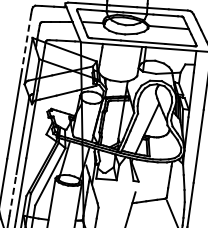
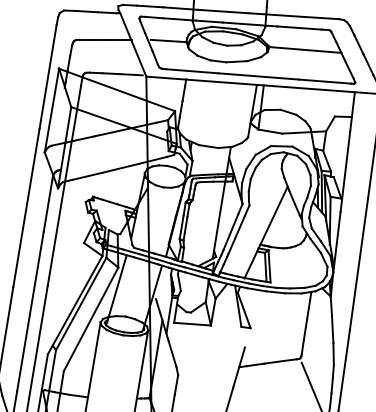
line: (26, 43) -> (48, 78), dashed -> solid
line: (13, 194) -> (24, 351), dashed -> solid

